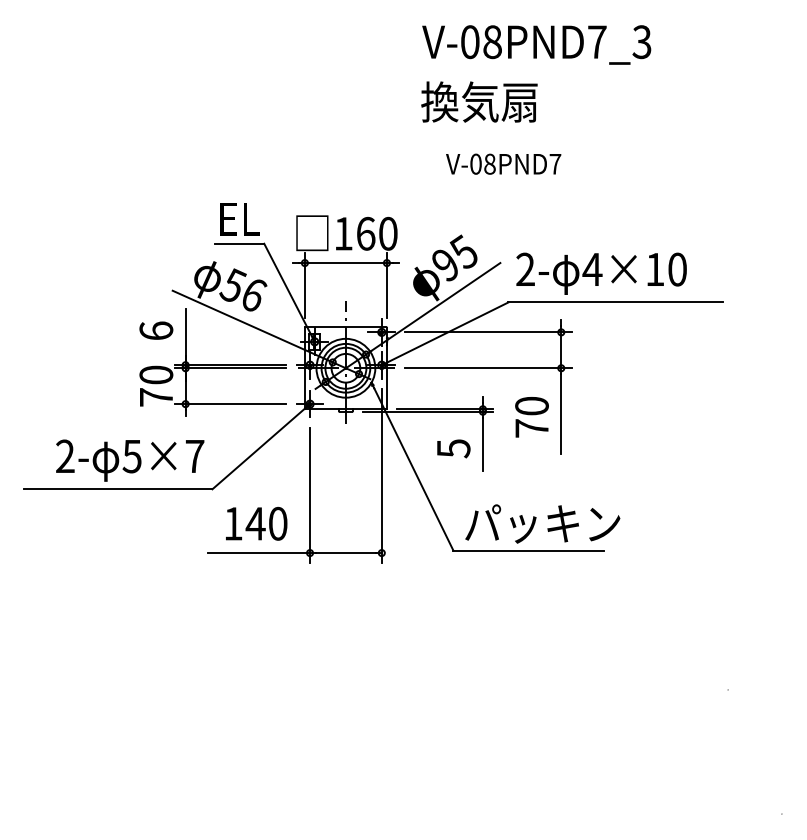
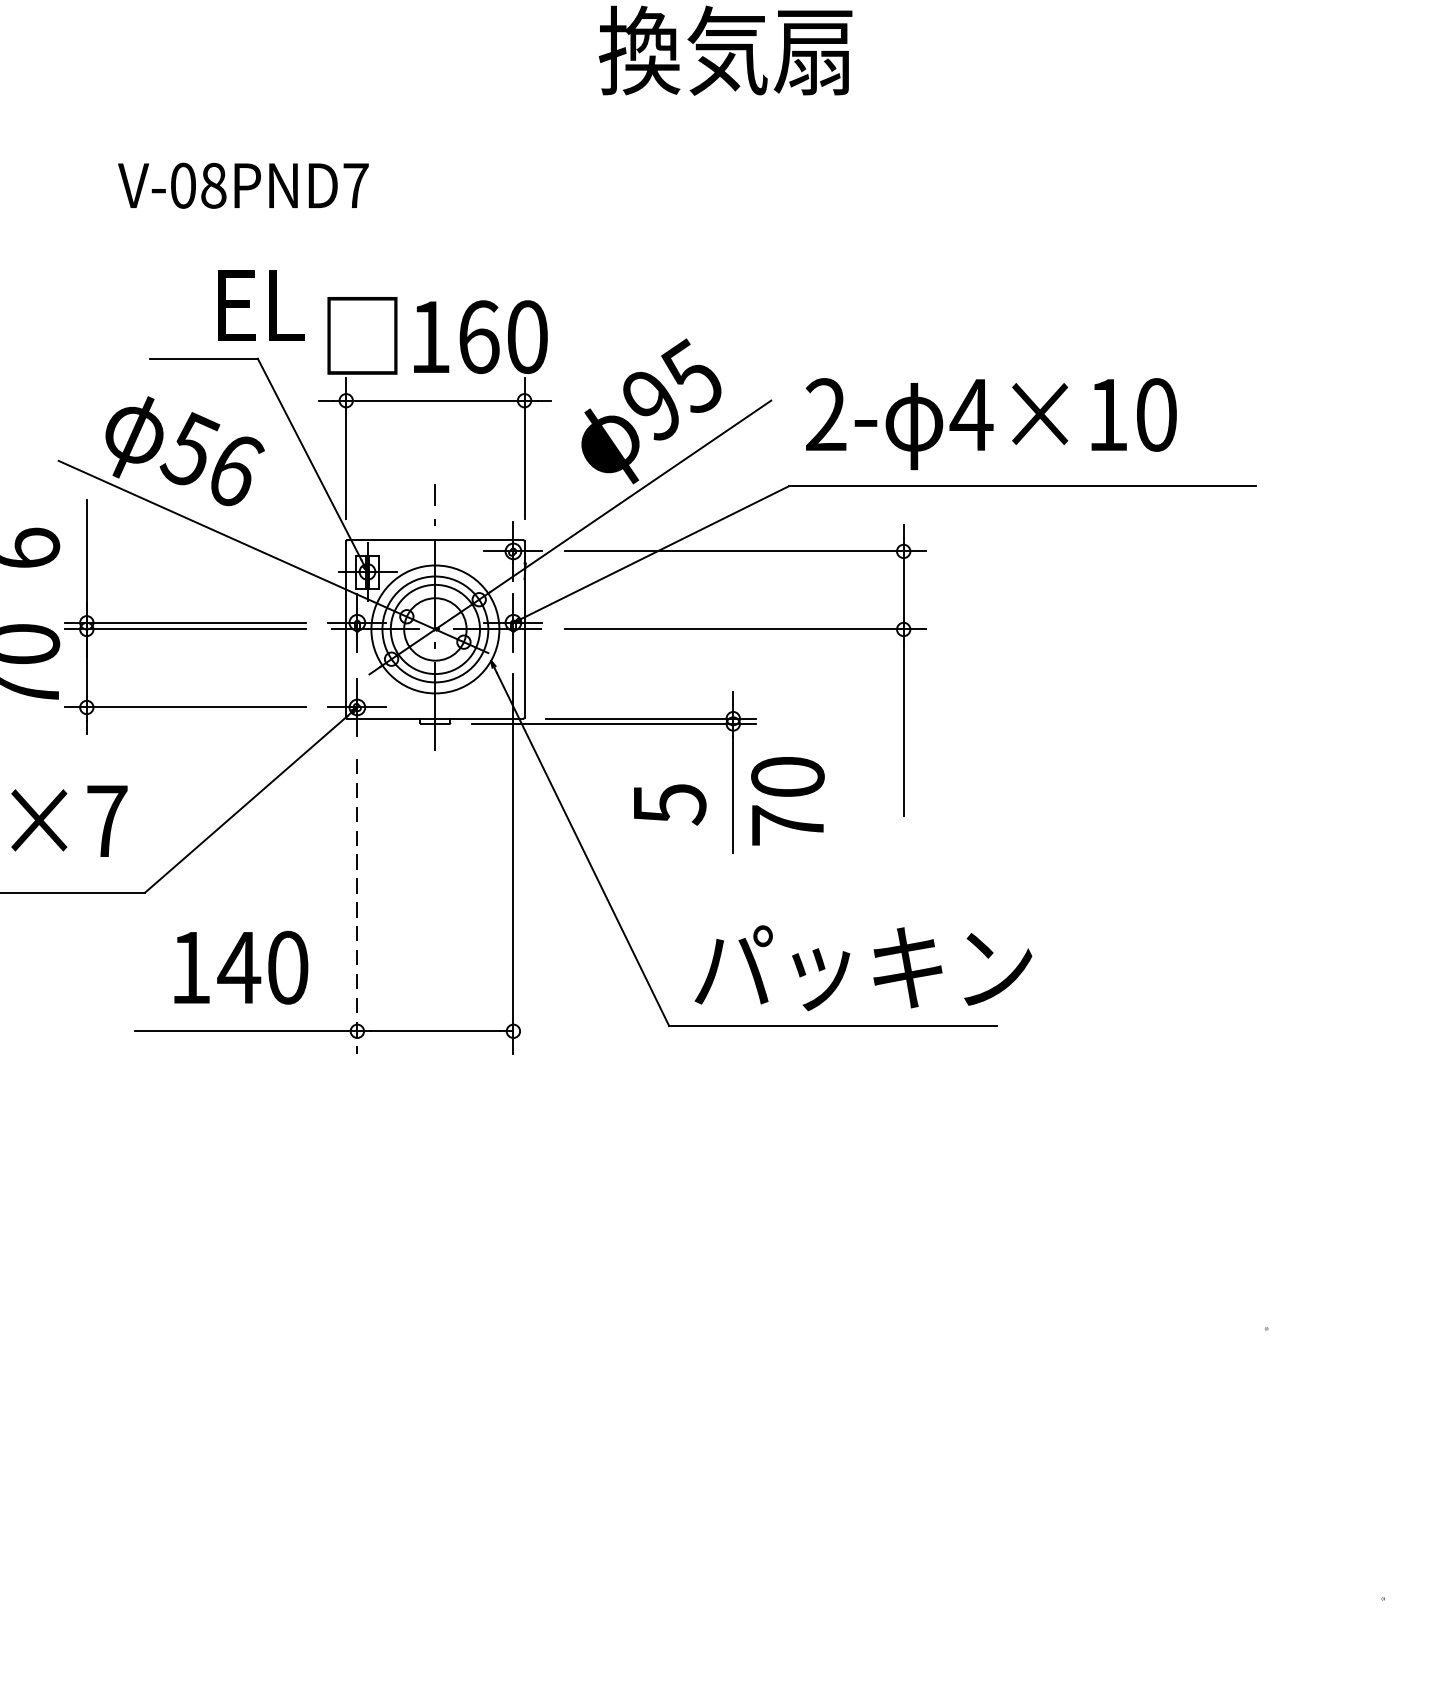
text: (503, 163) -> (243, 184), moved
text: (239, 219) -> (260, 305), moved
text: (531, 417) -> (786, 801), moved
line: (310, 495) -> (358, 906), solid -> dashed

